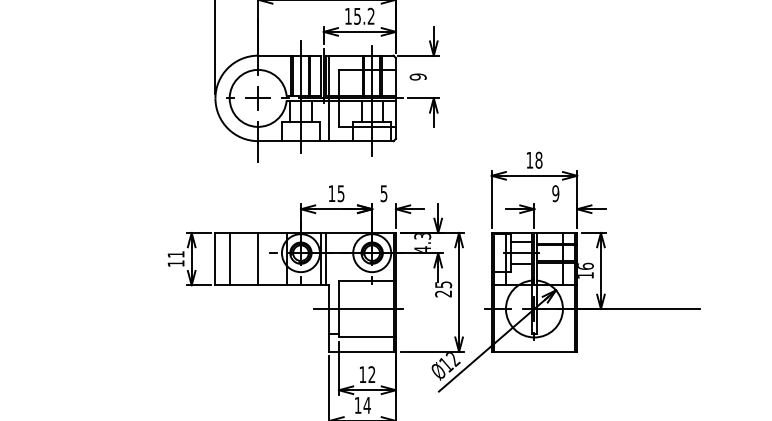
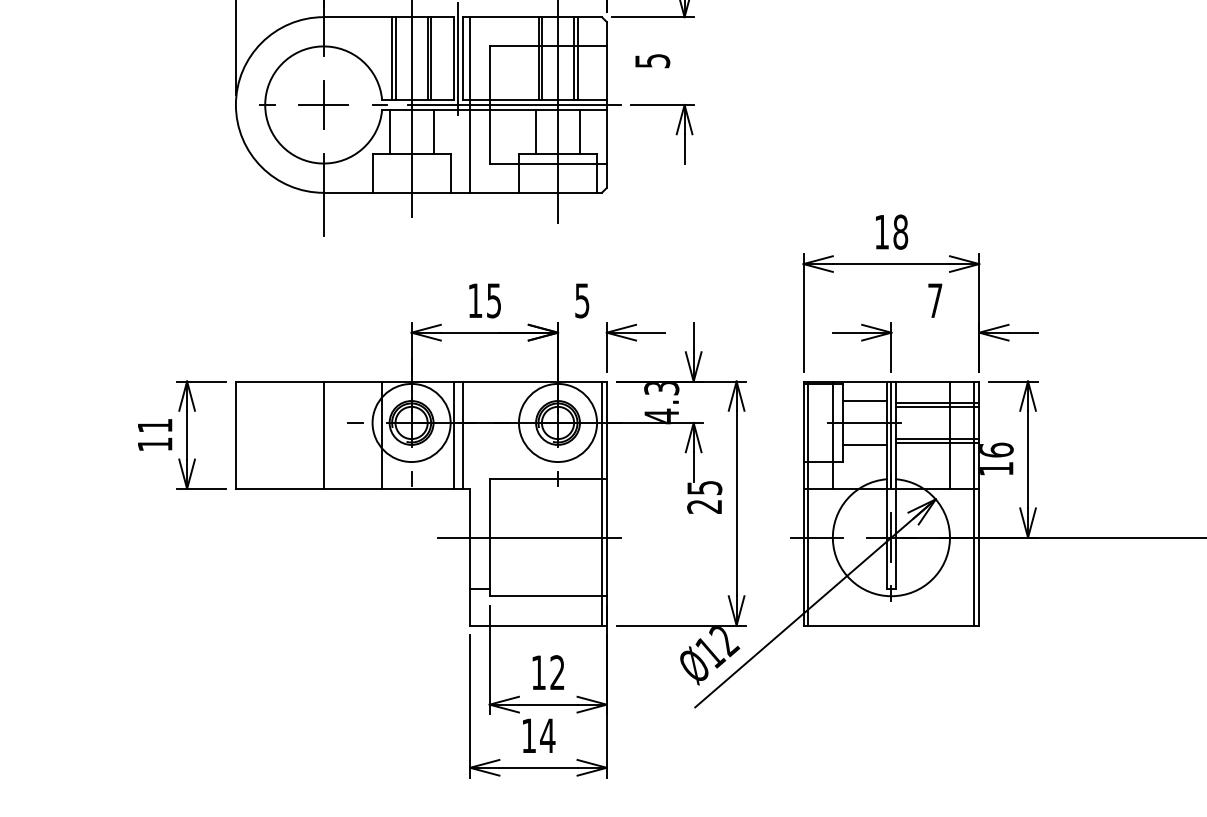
text: (417, 76) -> (651, 59), 9 -> 5
text: (555, 193) -> (934, 300), 9 -> 7
line: (229, 258) -> (264, 433), removed

